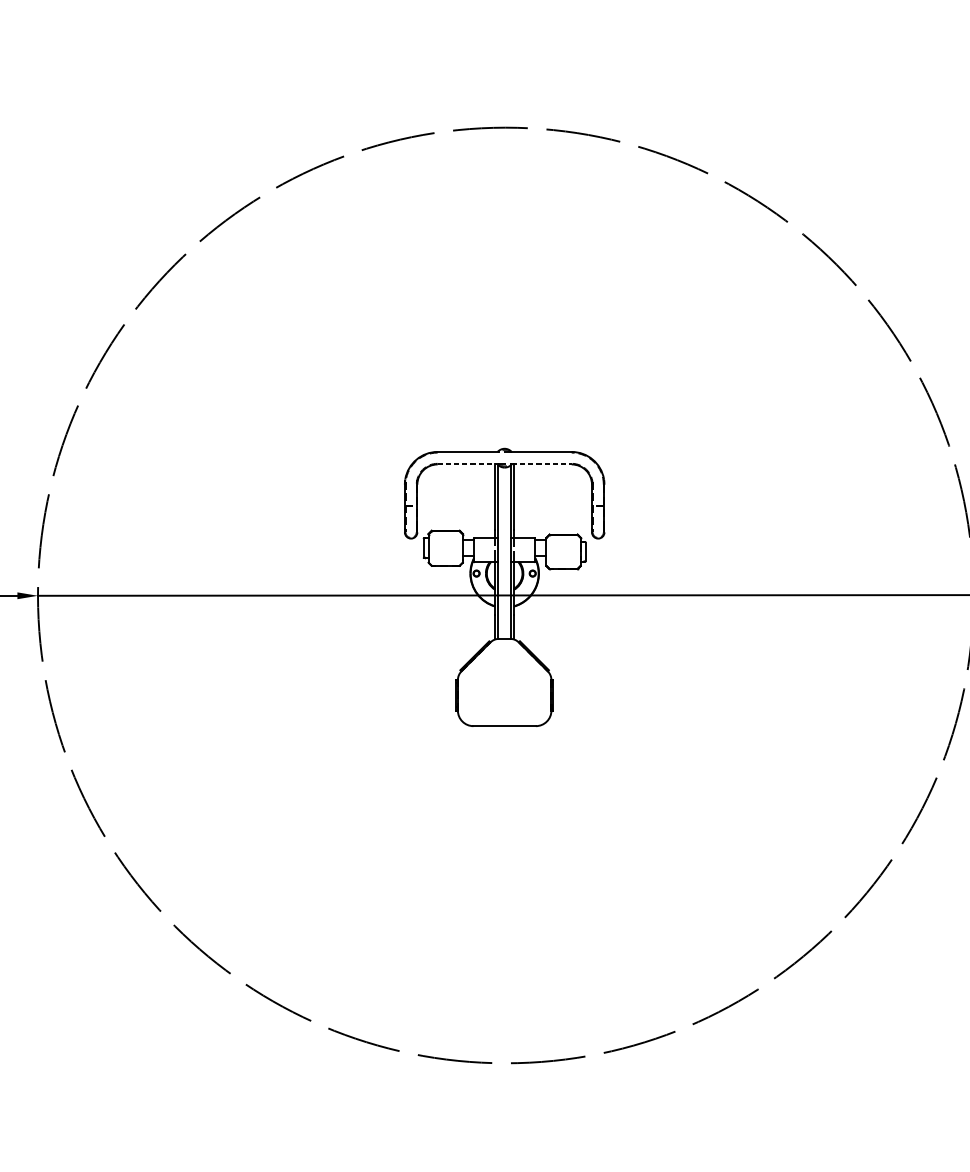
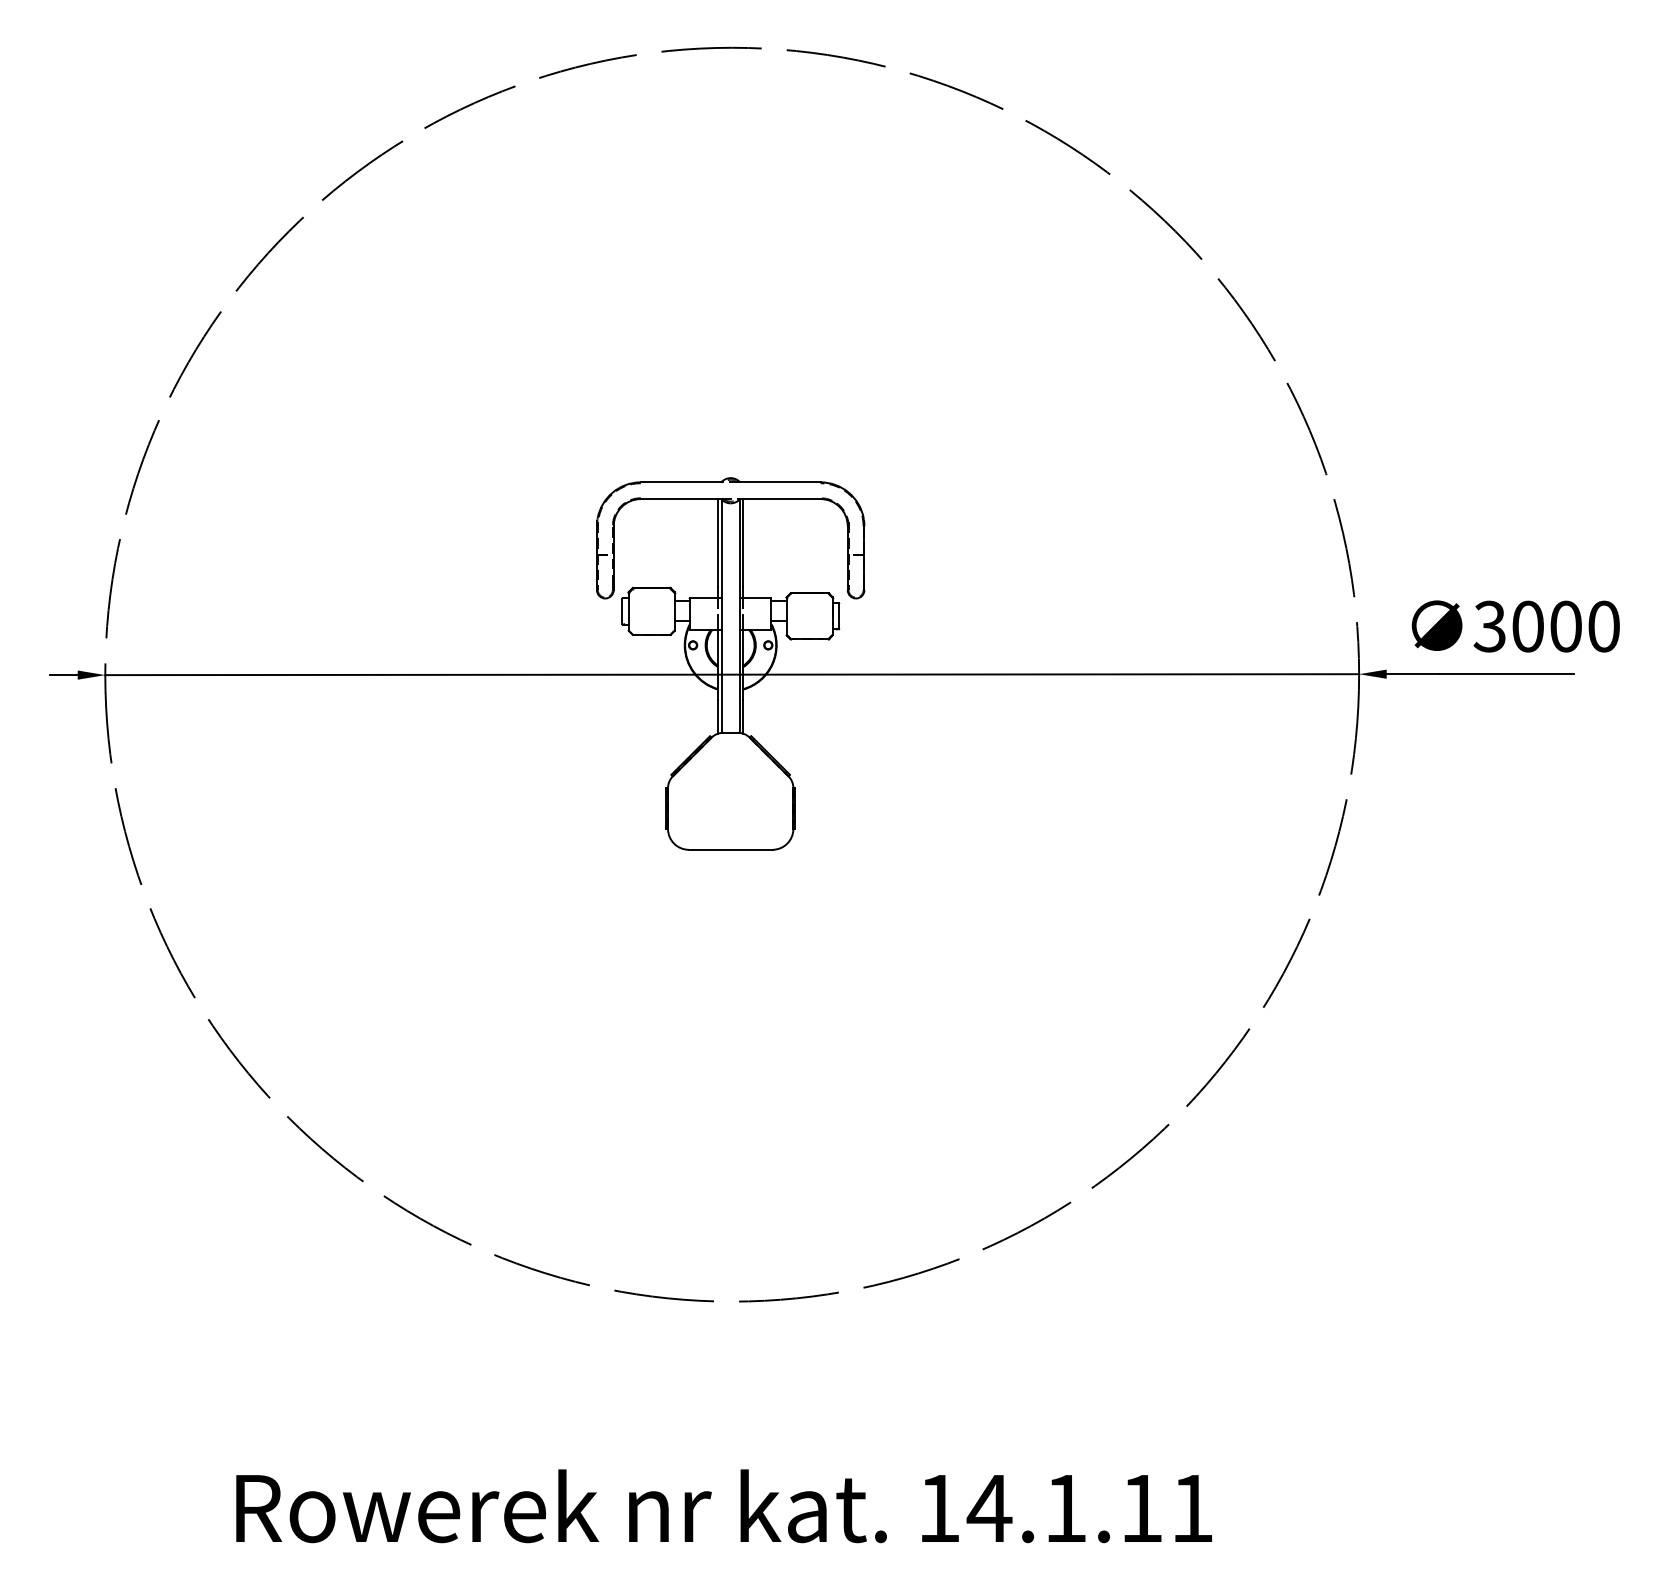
line: (467, 464) -> (681, 499), dashed -> solid
line: (541, 464) -> (780, 499), dashed -> solid

